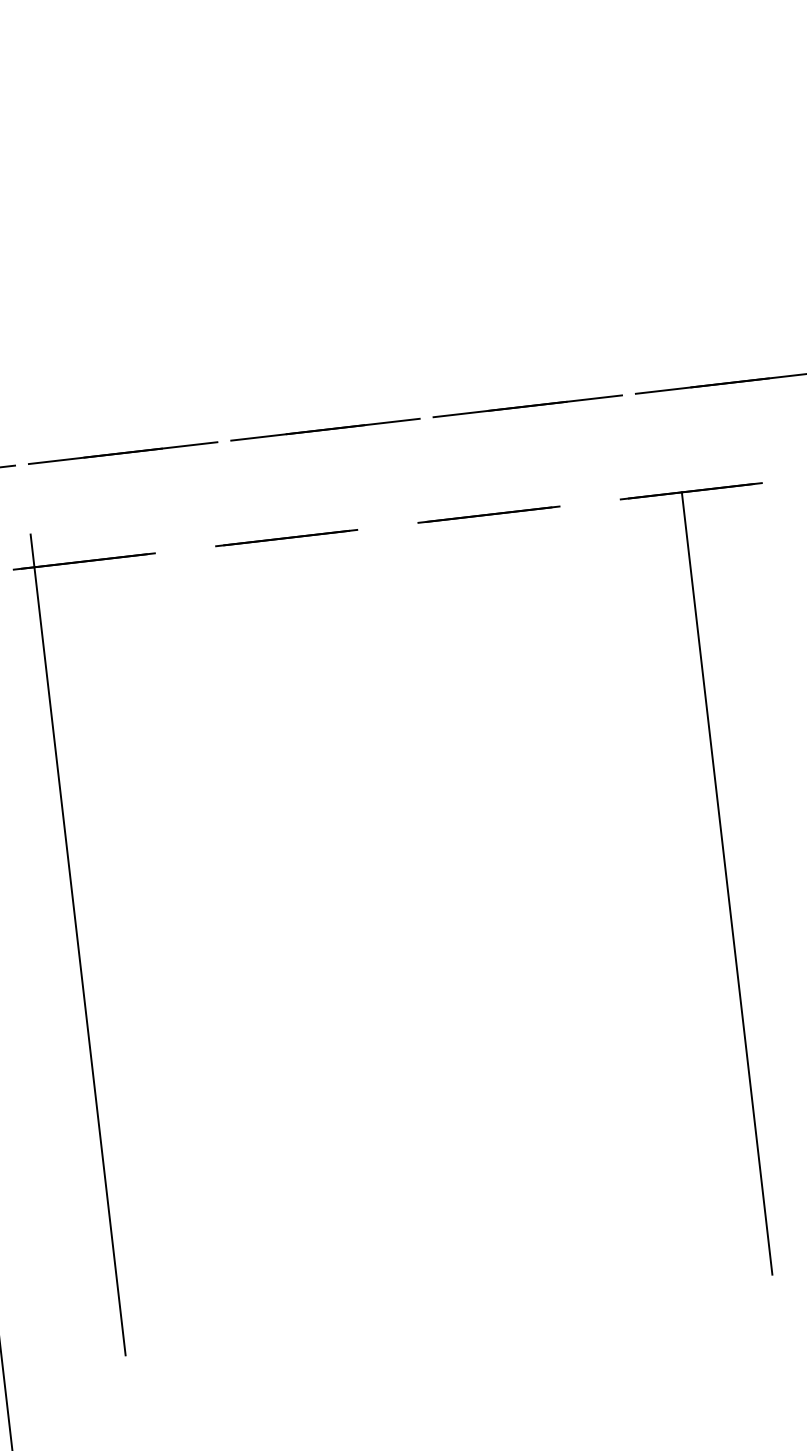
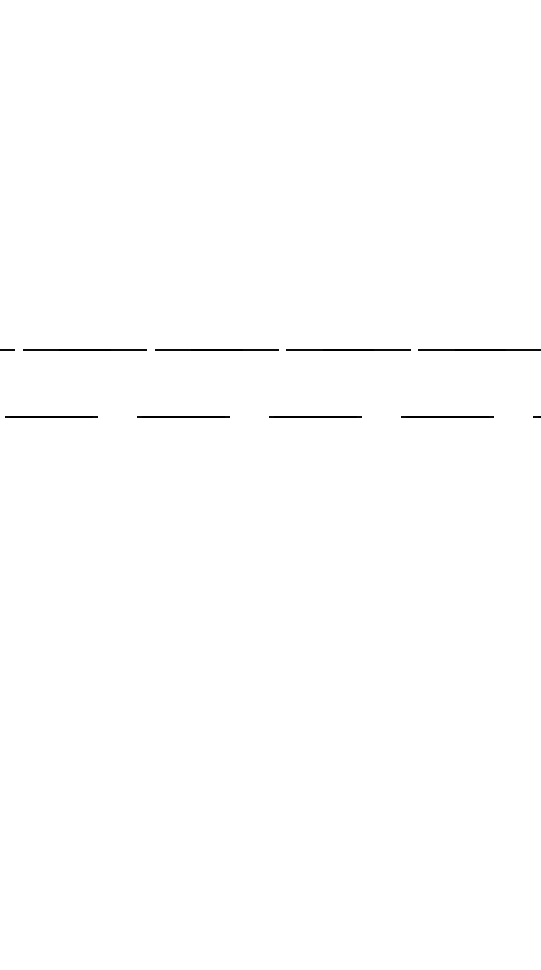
line: (727, 882) -> (441, 671), removed
line: (78, 944) -> (19, 662), removed

